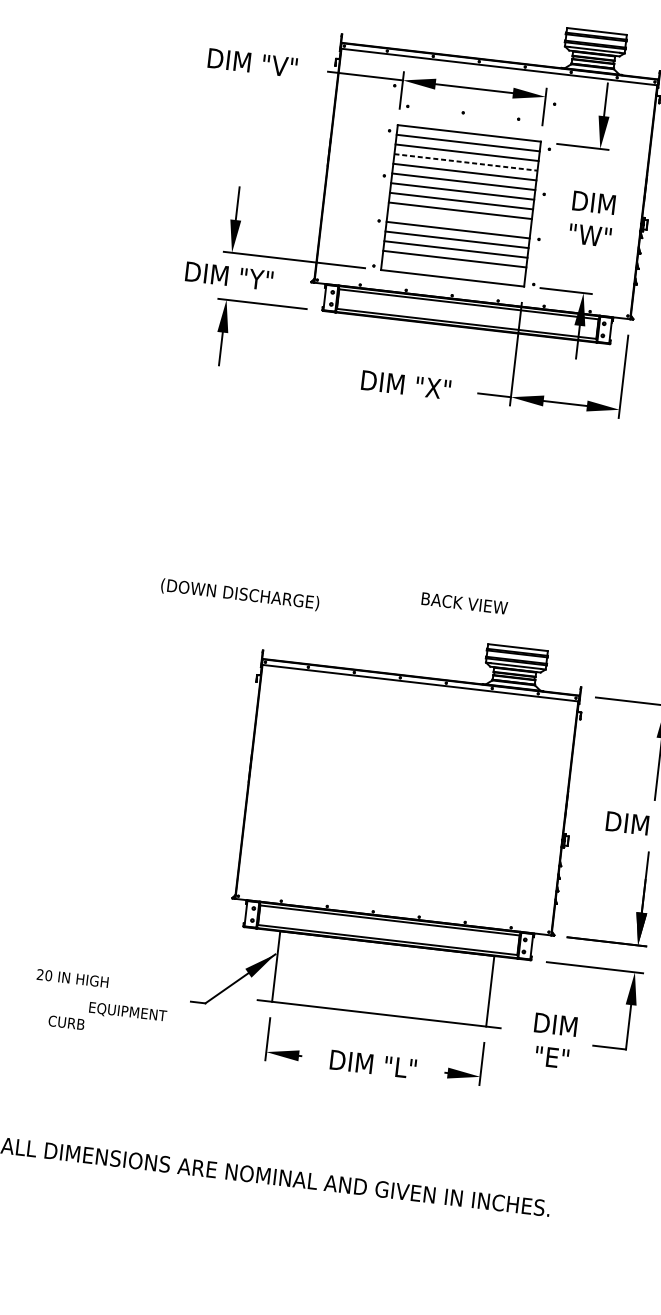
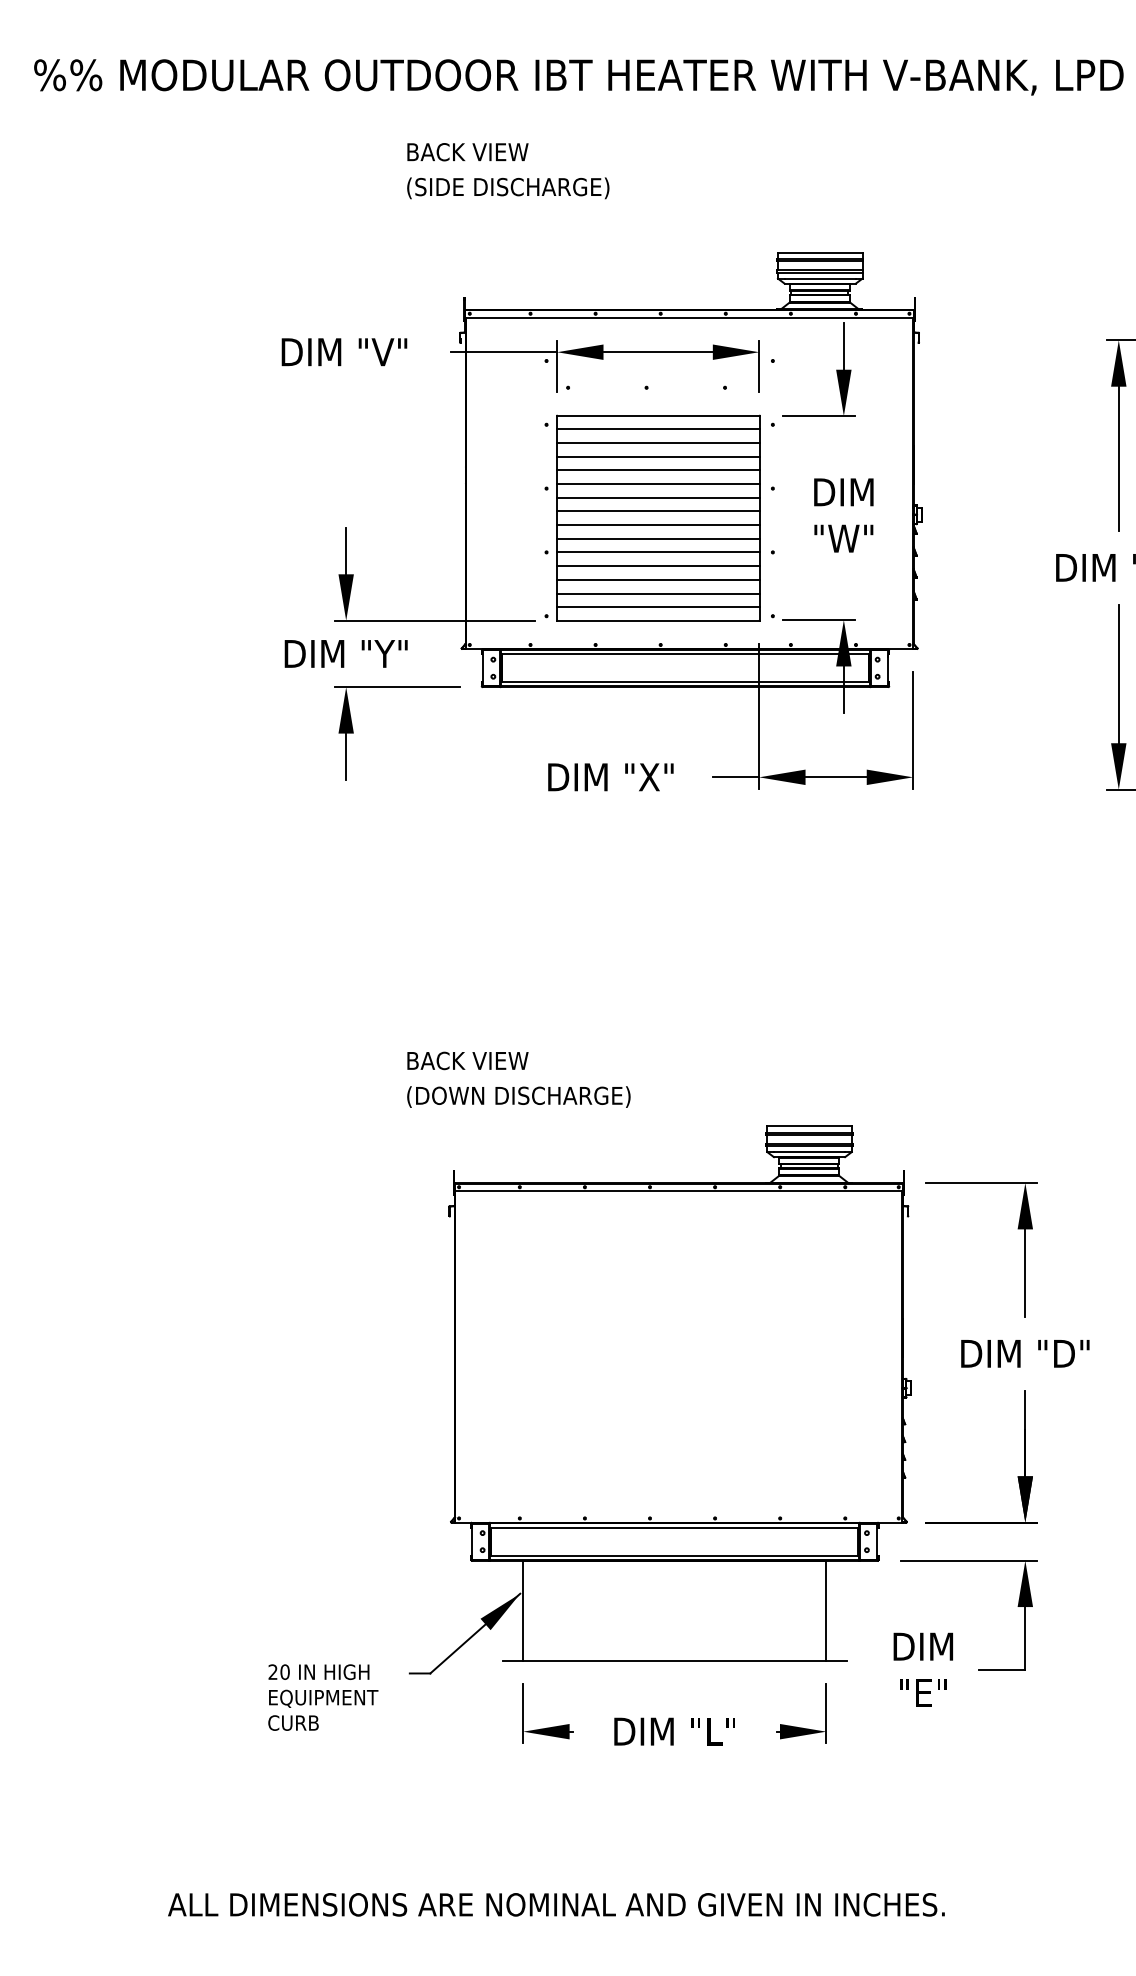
line: (466, 162) -> (658, 456), dashed -> solid
line: (459, 220) -> (658, 538), added
line: (453, 269) -> (658, 607), added
text: (239, 594) -> (518, 1096), moved
text: (464, 603) -> (467, 1060), moved
text: (72, 977) -> (318, 1671), moved
text: (66, 1022) -> (293, 1722), moved

